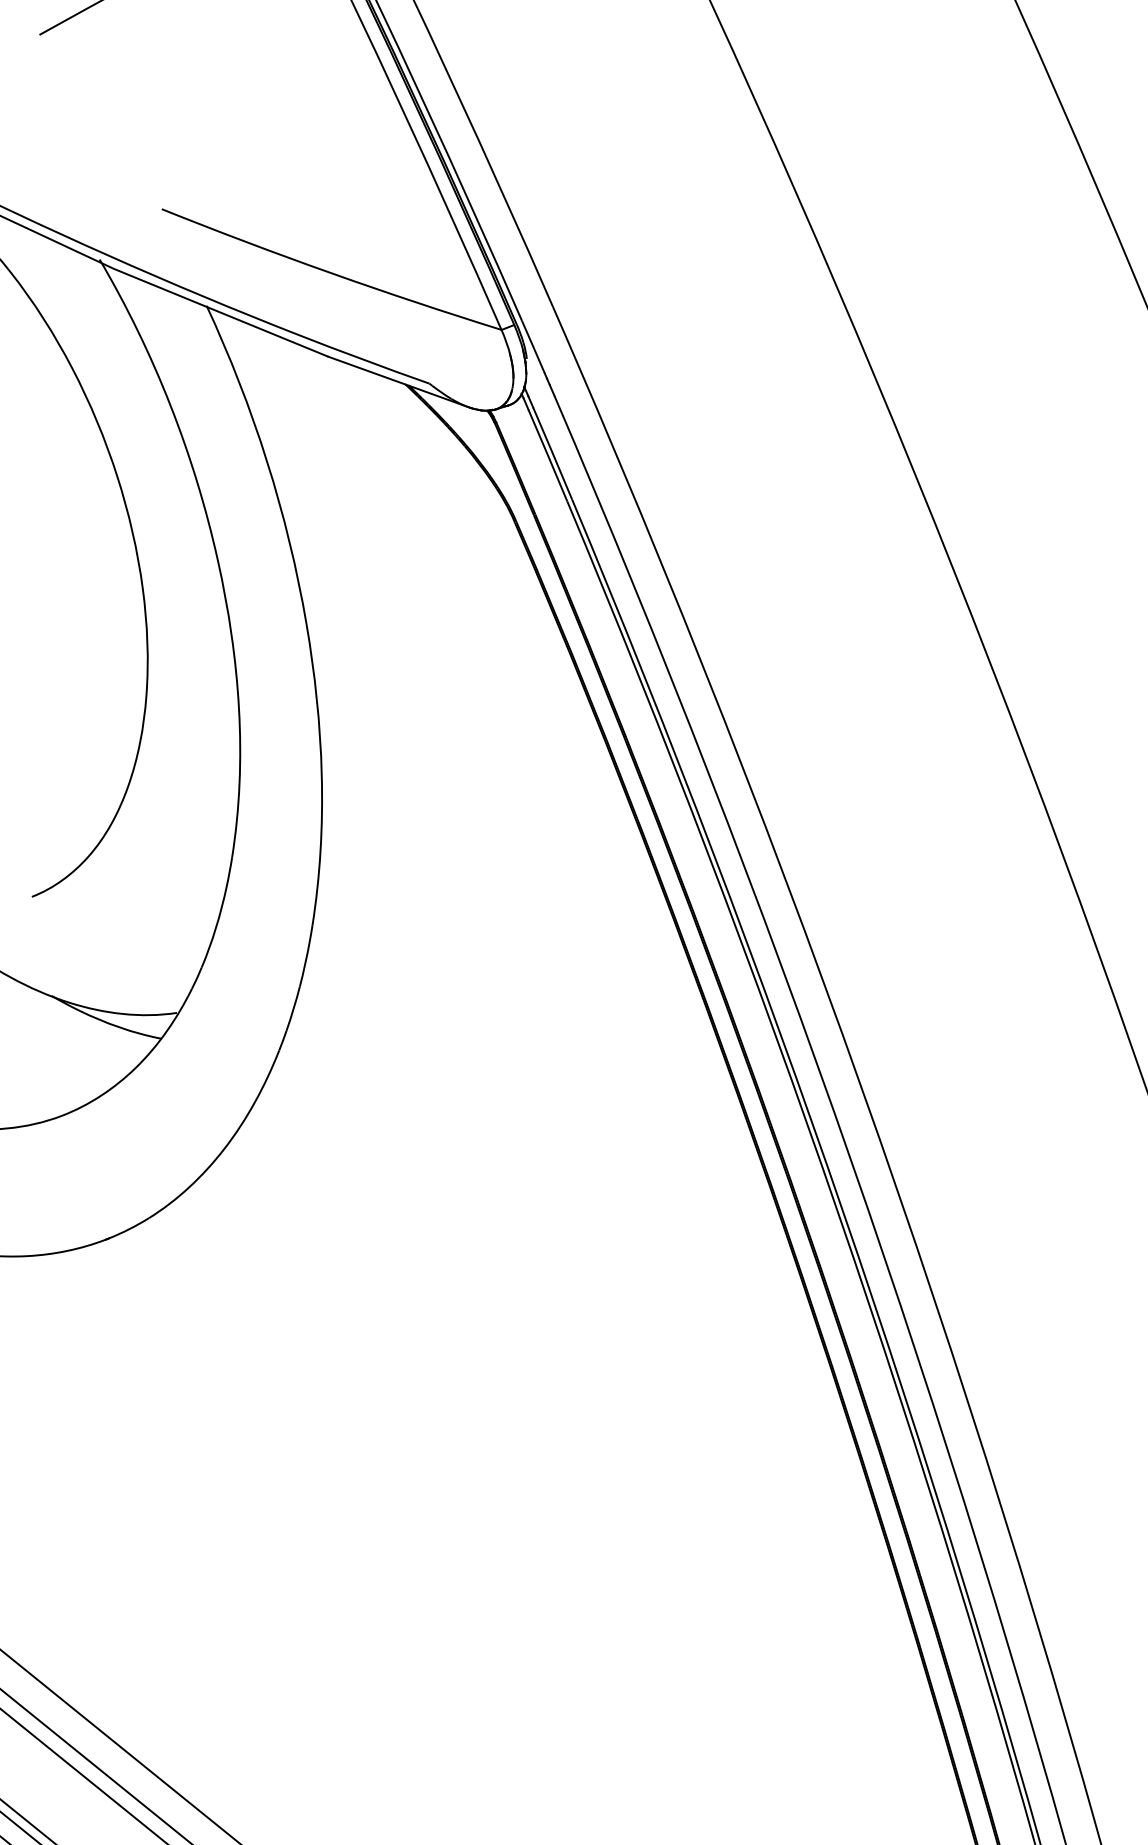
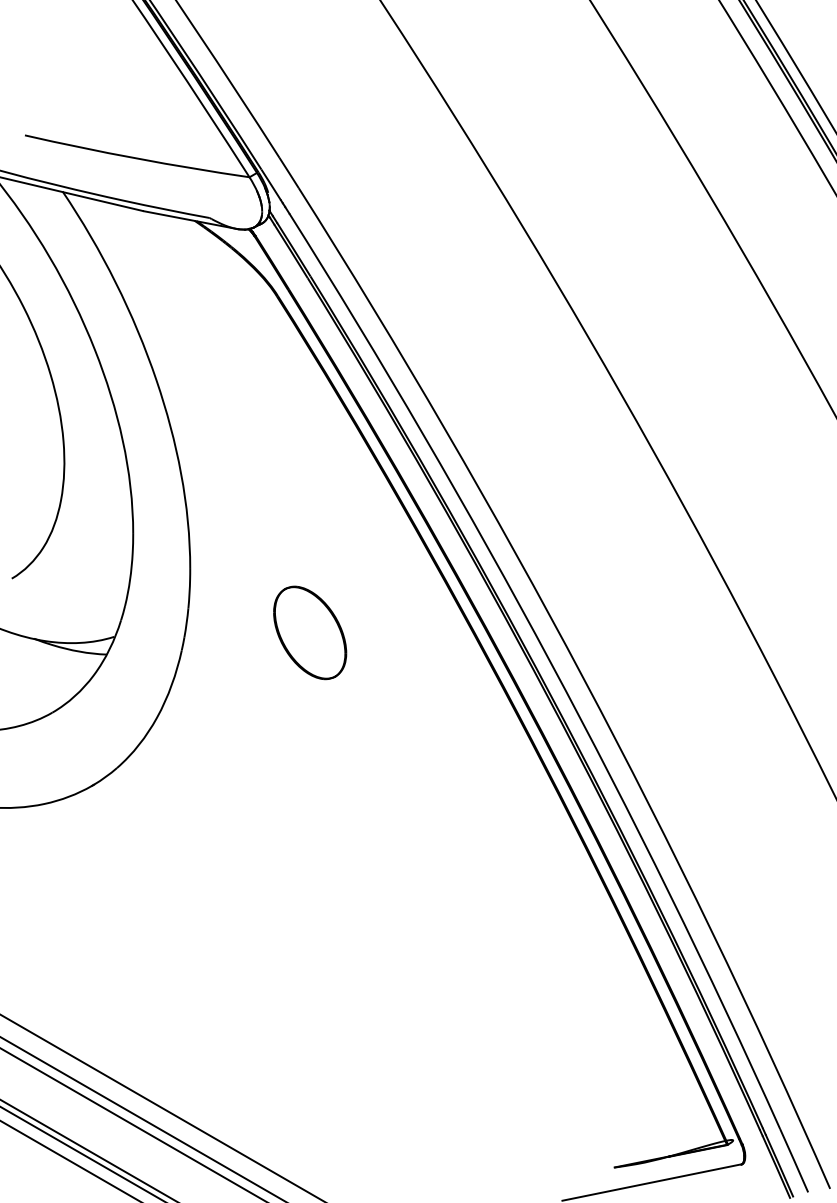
part: (484, 1054) -> (310, 632), added

